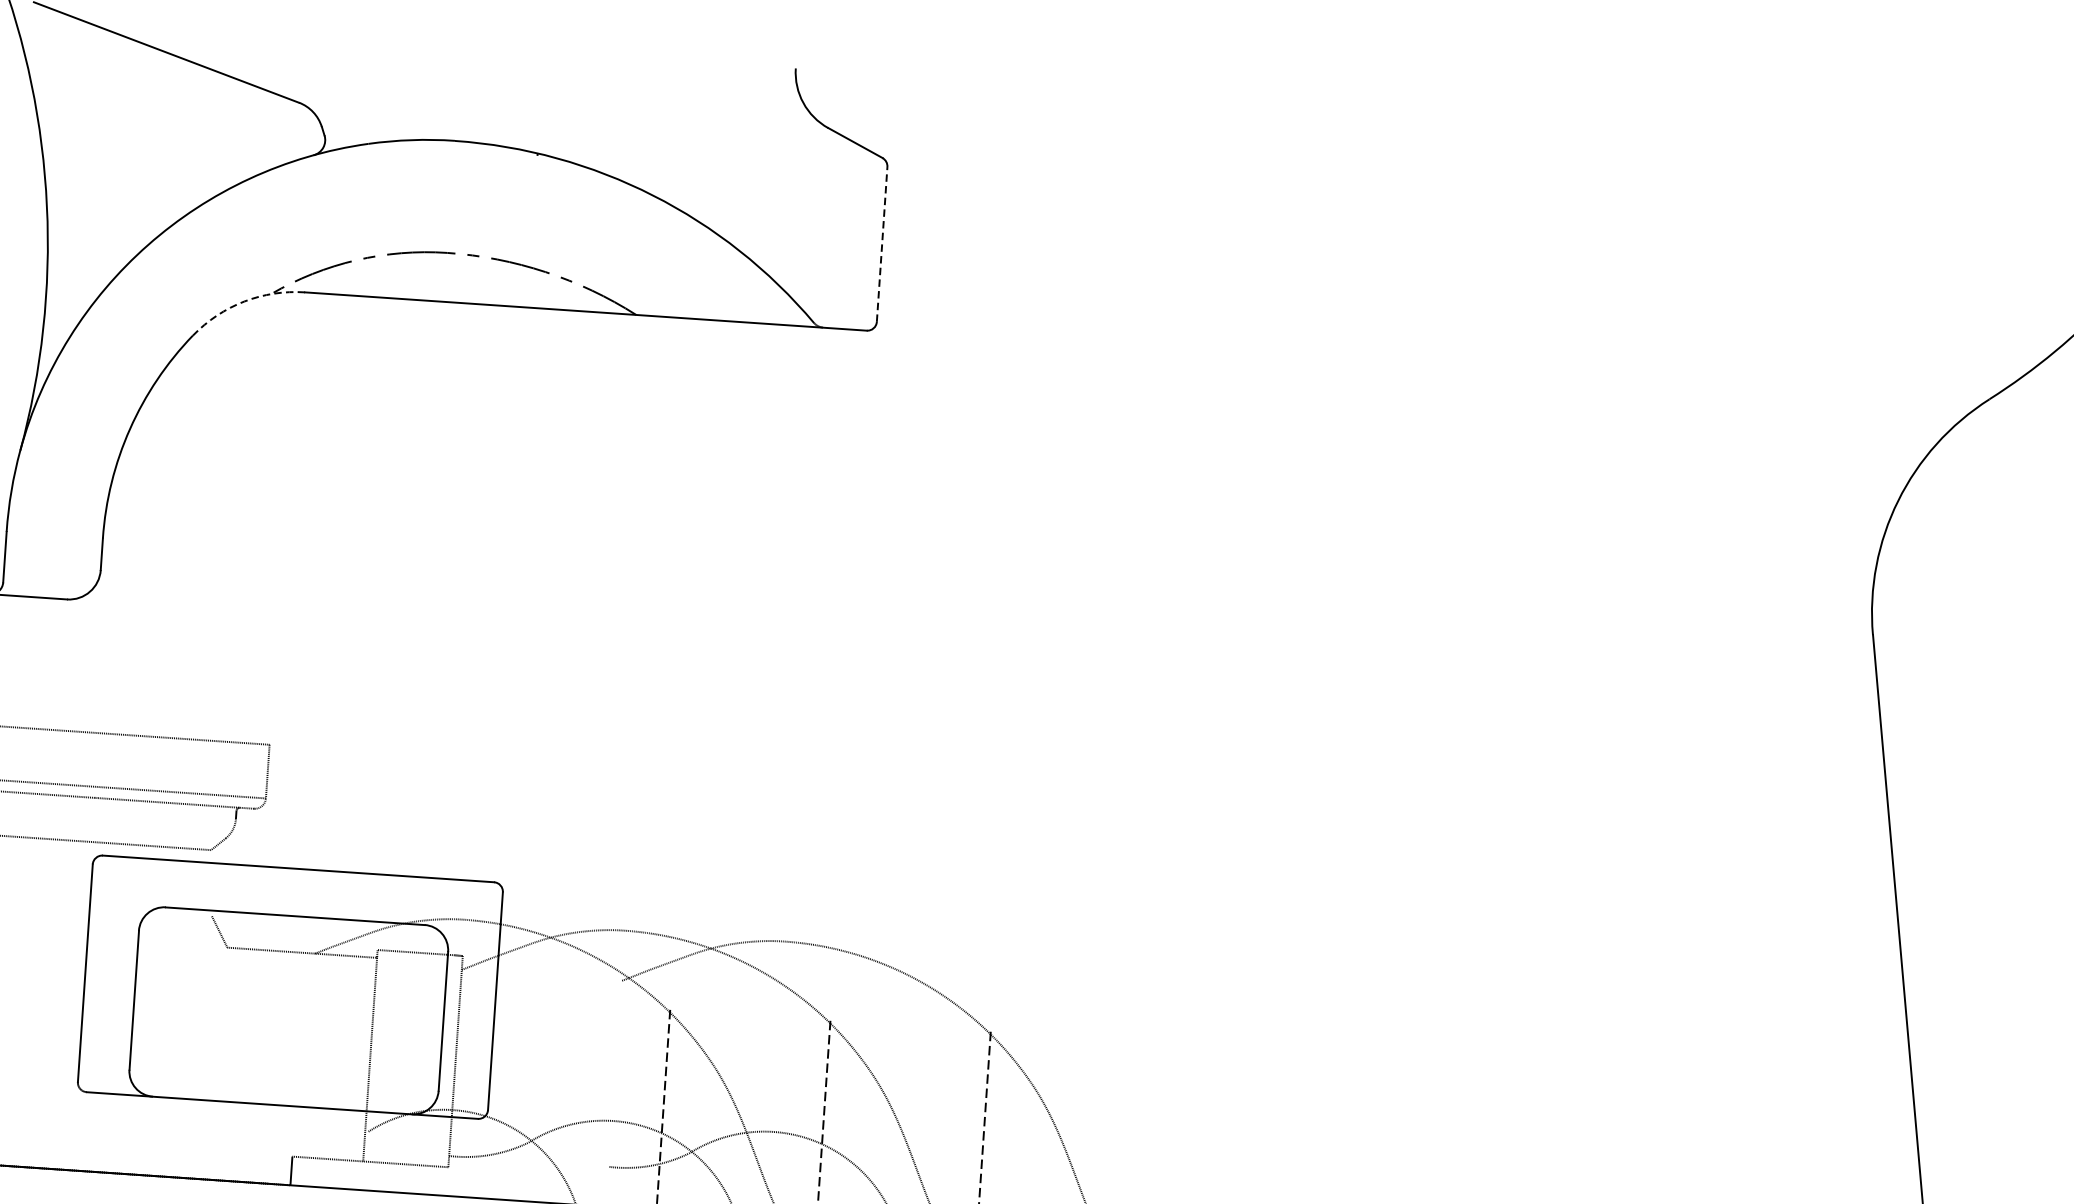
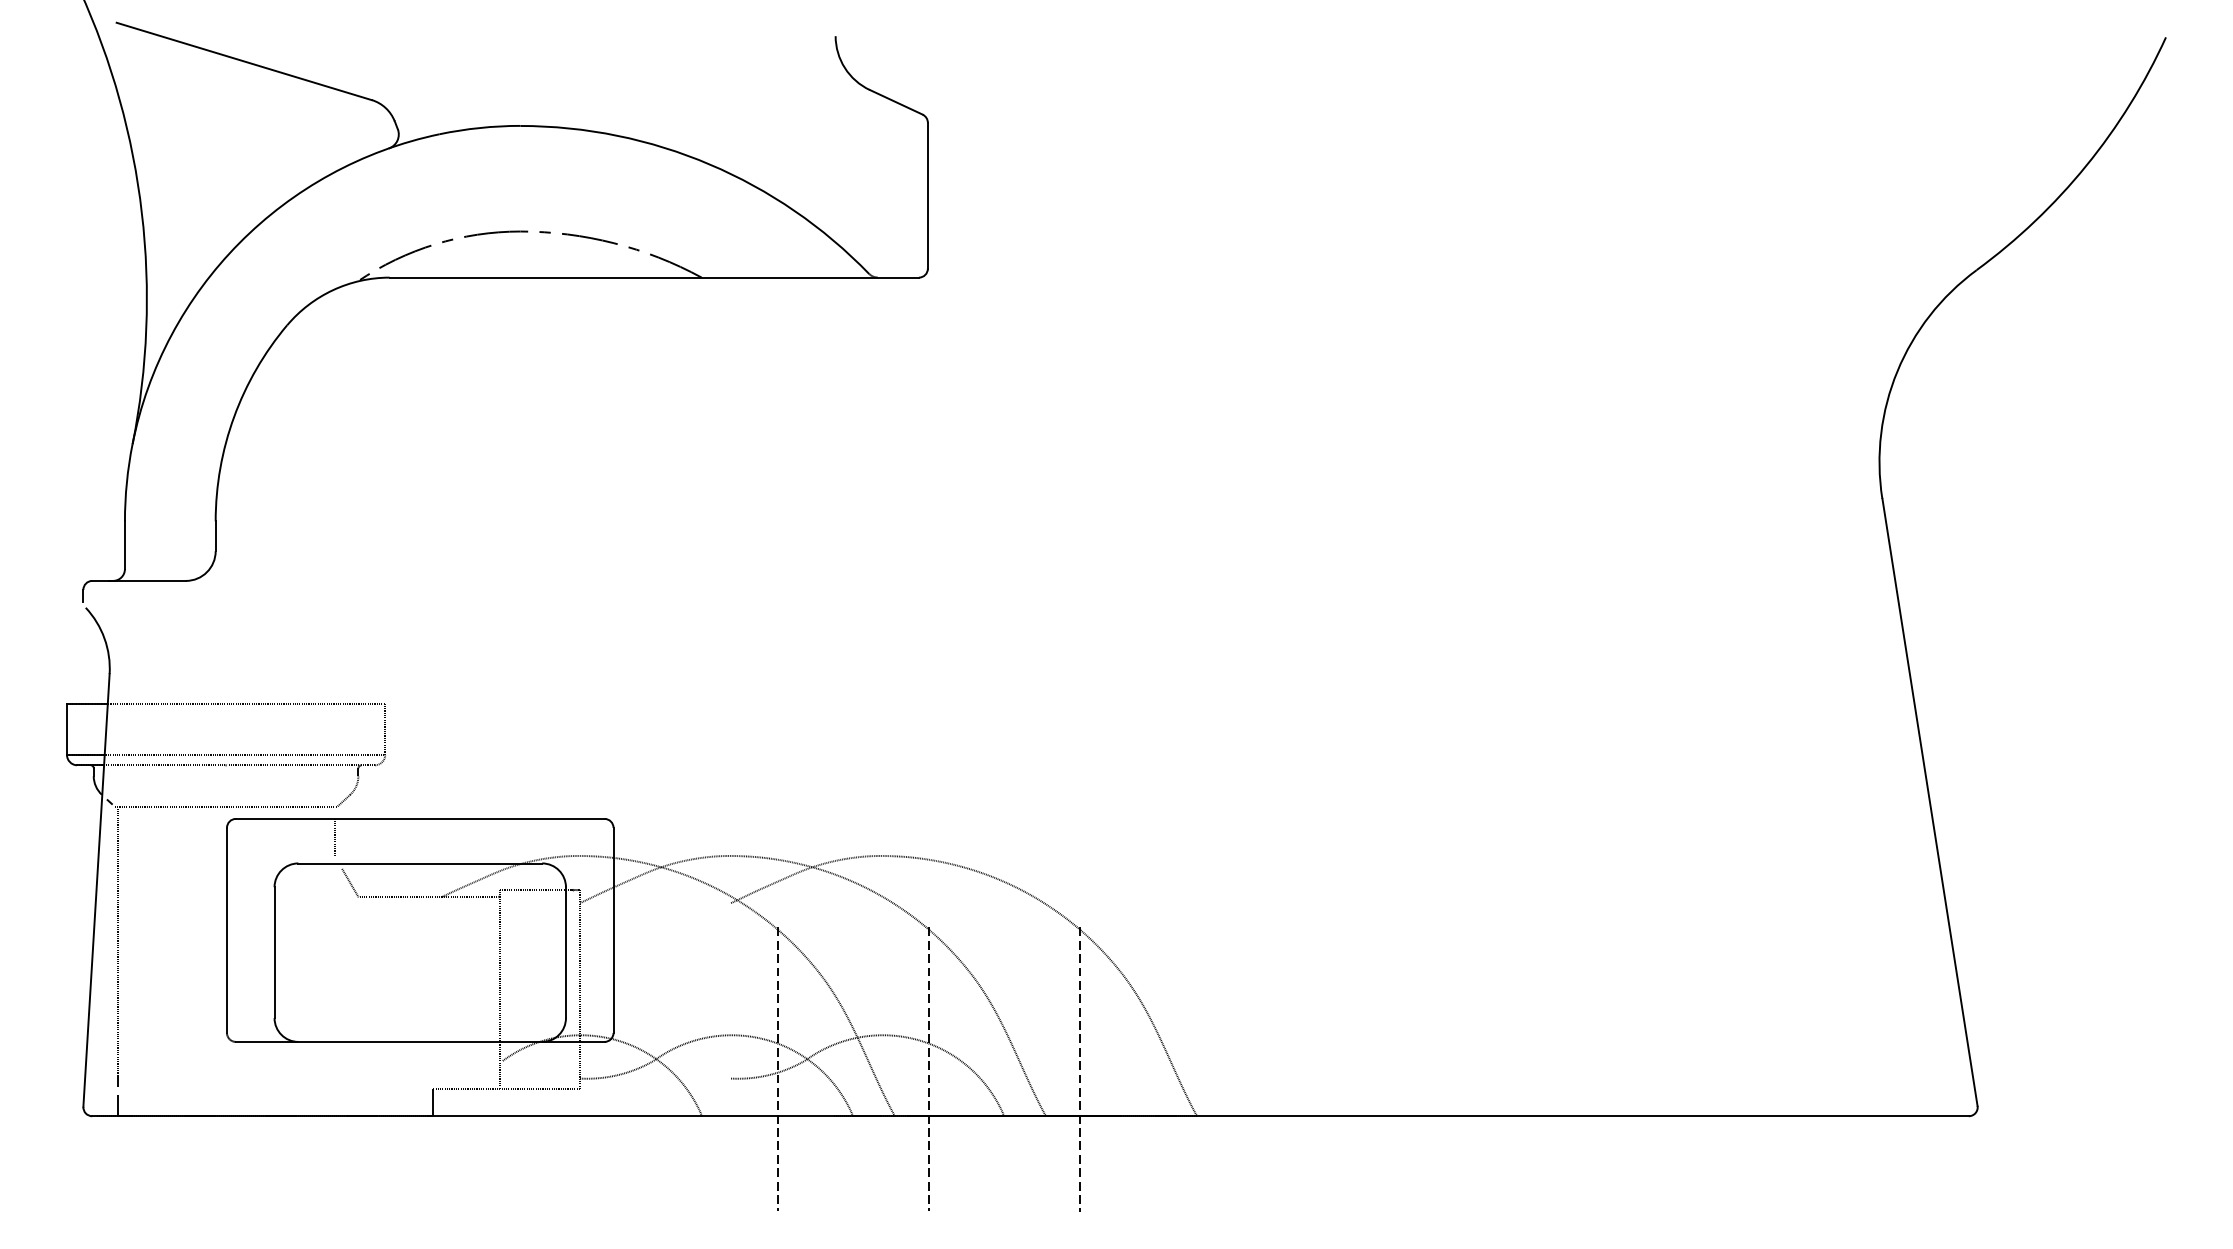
line: (881, 244) -> (927, 195), dashed -> solid
arc: (244, 301) -> (333, 290), dashed -> solid
line: (206, 882) -> (334, 837), added

